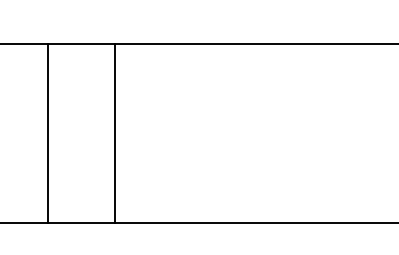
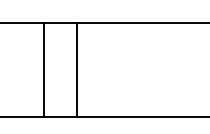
line: (48, 132) -> (44, 69), moved
line: (114, 132) -> (77, 69), moved

